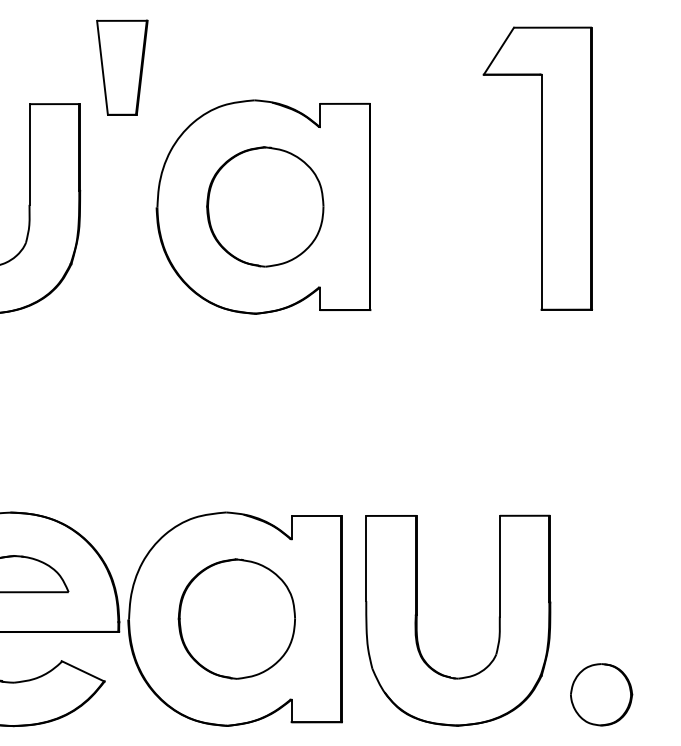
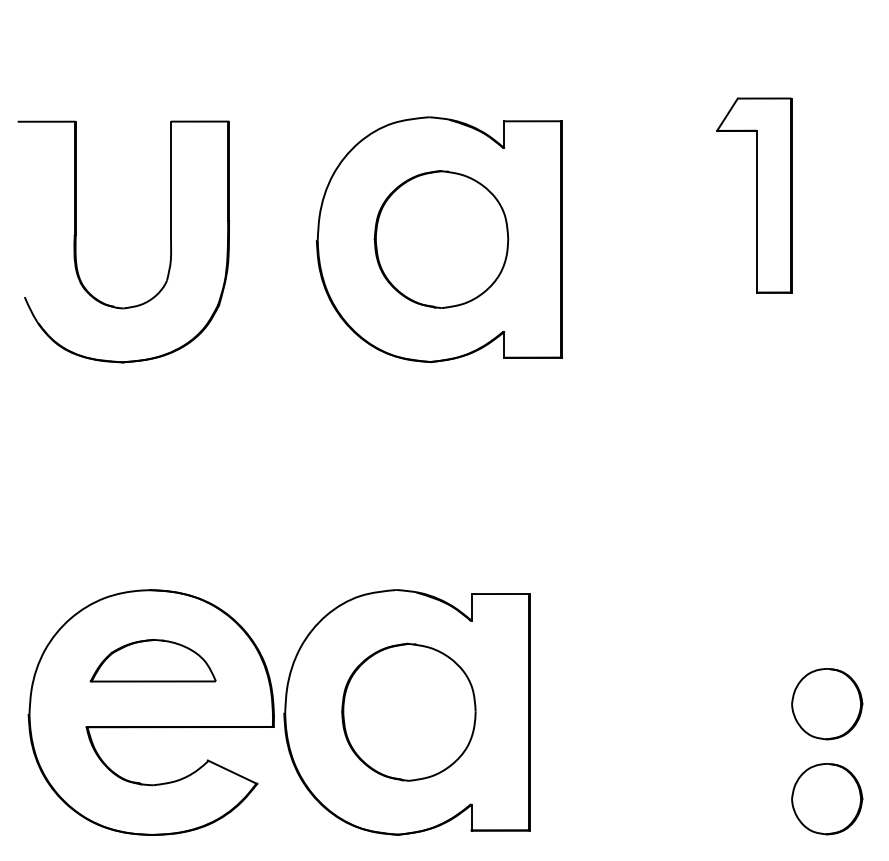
part: (122, 67) -> (277, 79), removed
part: (538, 168) -> (754, 195), size x0.6
part: (601, 612) -> (827, 704), added
part: (417, 616) -> (616, 709), removed

